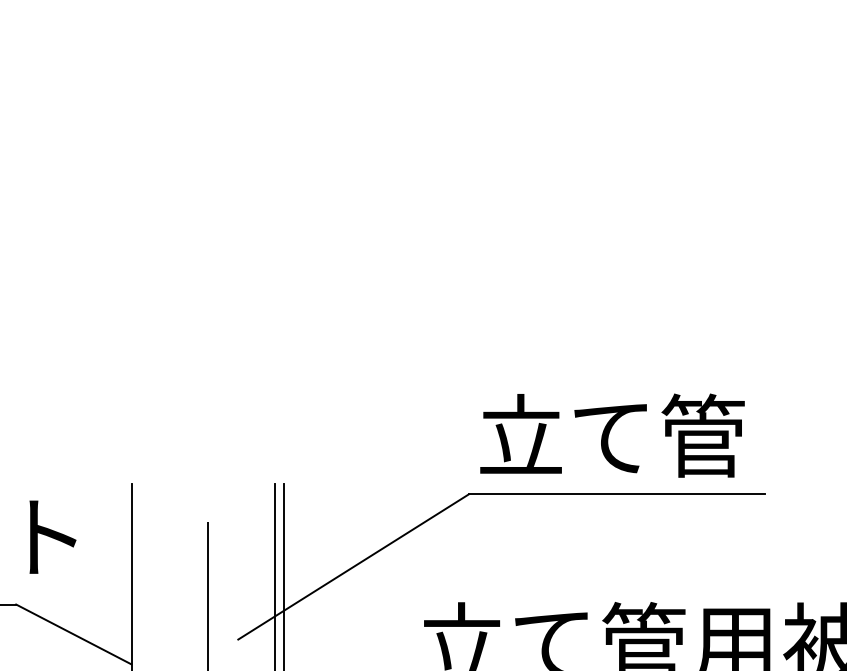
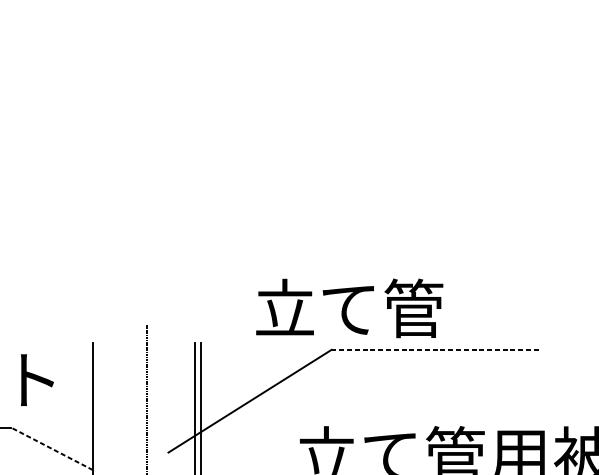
text: (612, 435) -> (349, 308), moved
line: (616, 494) -> (436, 349), solid -> dashed
line: (73, 634) -> (51, 448), solid -> dashed

